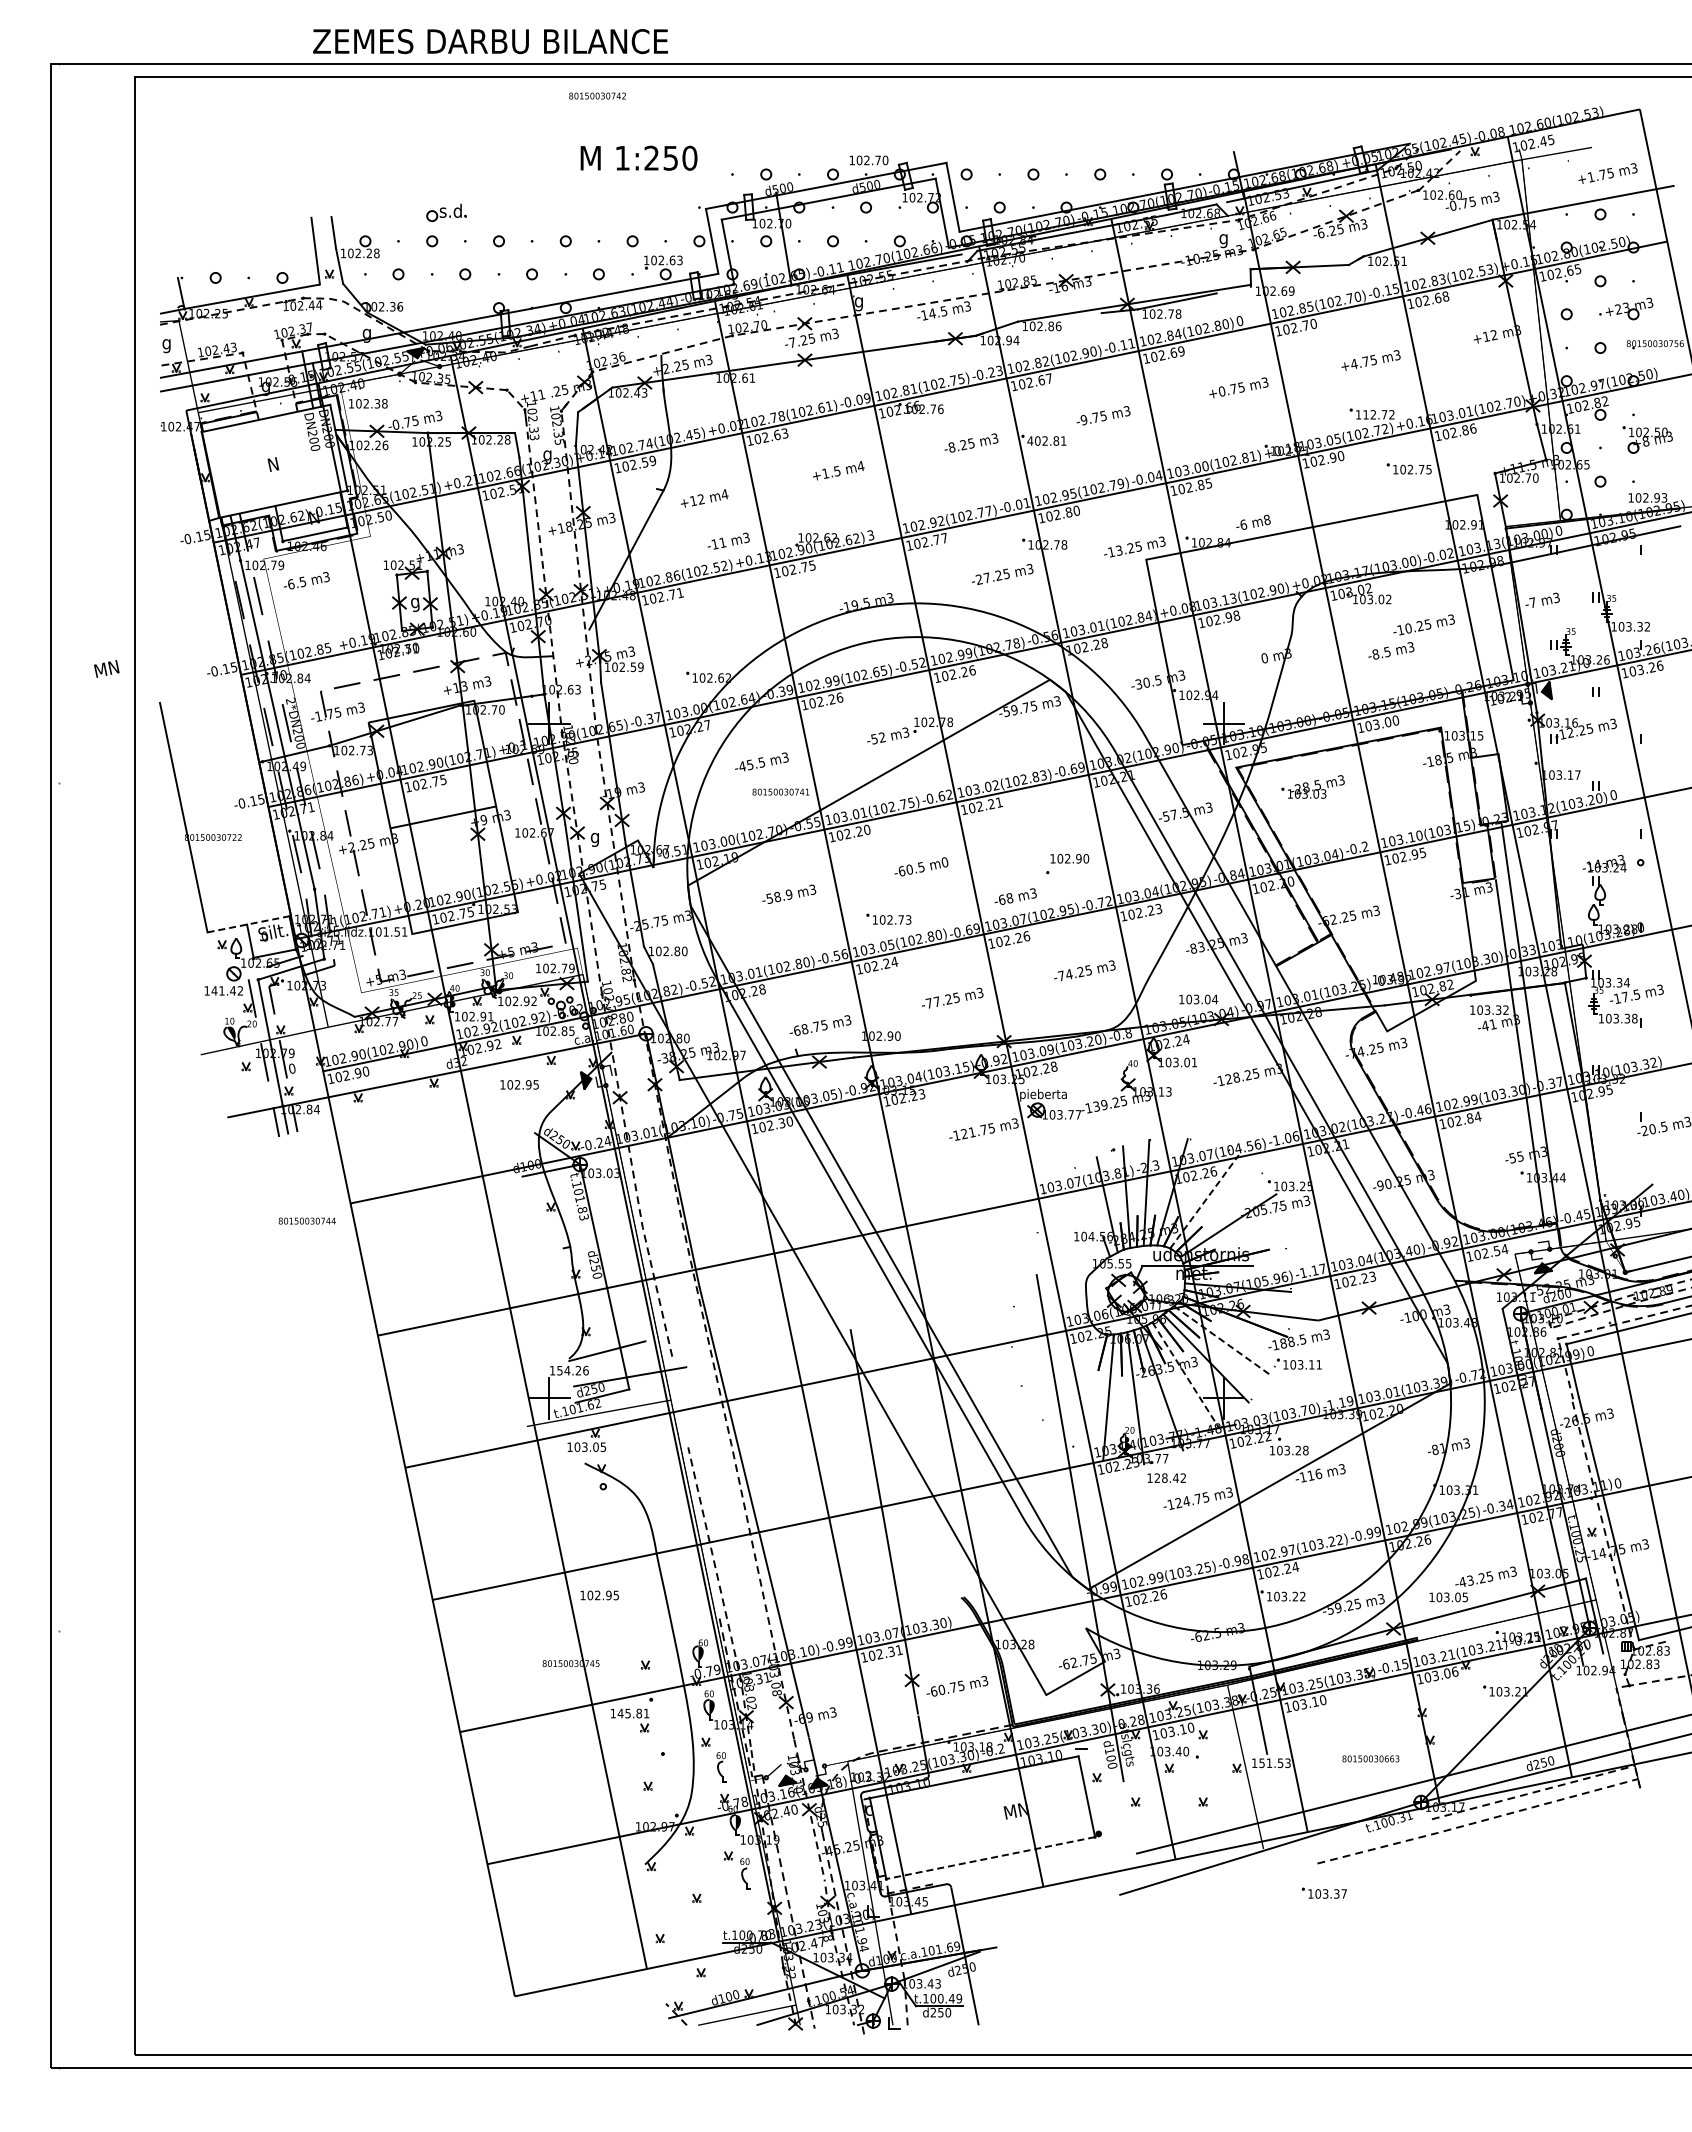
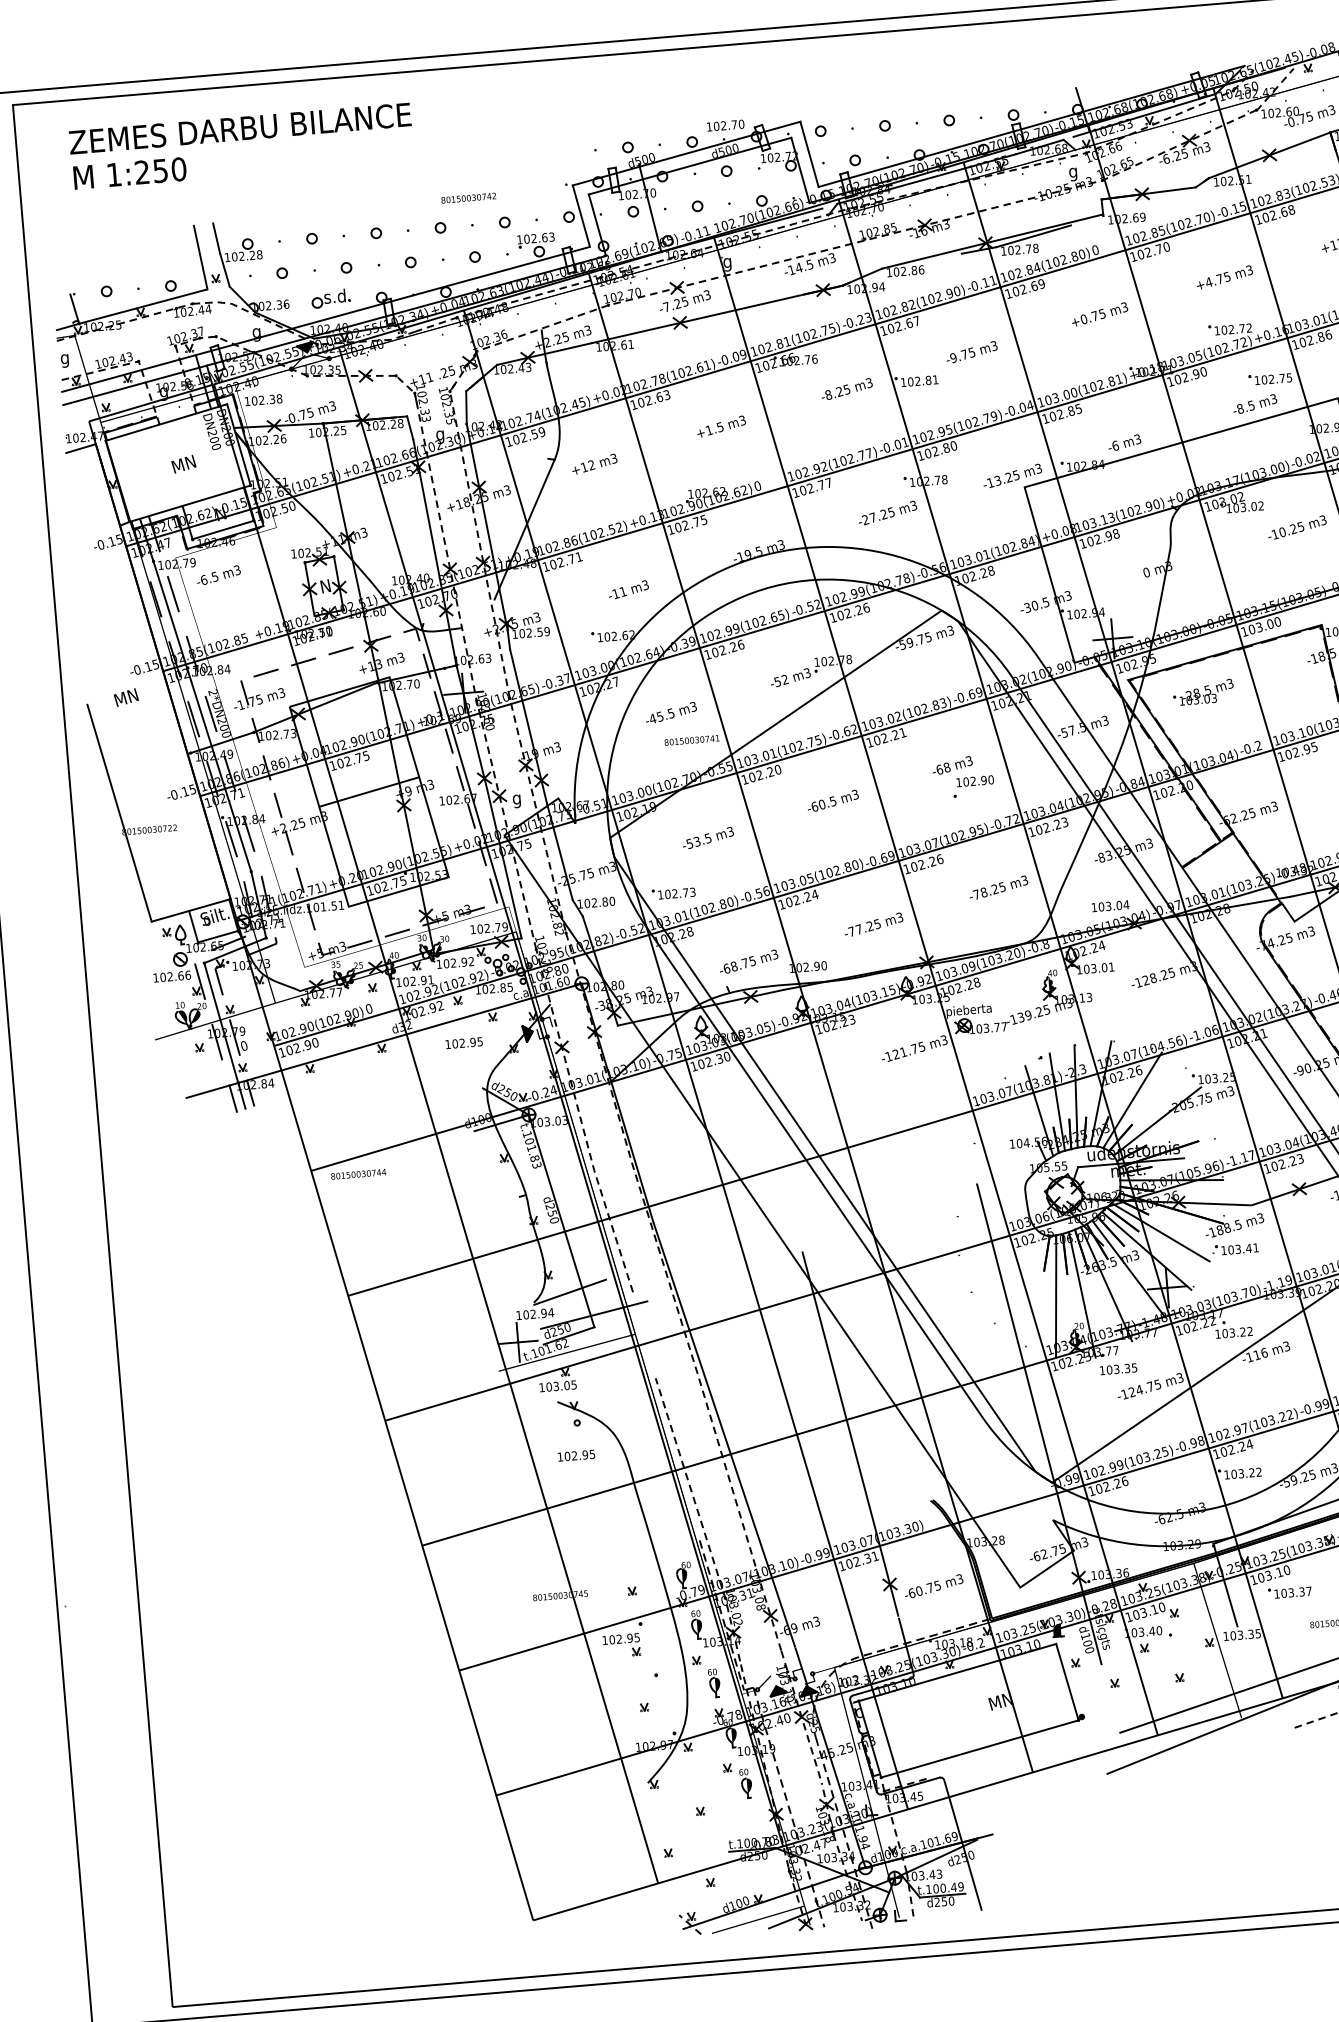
text: (490, 41) -> (240, 128), moved
text: (597, 95) -> (468, 197), moved
text: (638, 157) -> (129, 172), moved
part: (446, 212) -> (330, 298), moved
text: (1365, 414) -> (1223, 329), 112.72 -> 102.72
line: (175, 437) -> (80, 448), added
text: (1030, 440) -> (903, 382), 402.81 -> 102.81
text: (281, 462) -> (184, 463), N -> MN
text: (860, 466) -> (742, 420), m4 -> m3
text: (724, 494) -> (613, 458), m4 -> m3
text: (1266, 520) -> (1137, 439), m8 -> m3
text: (870, 535) -> (757, 486), 3 -> 0
text: (728, 540) -> (628, 589), moved
text: (415, 602) -> (325, 587), g -> N
text: (1391, 650) -> (1255, 403), moved
text: (106, 668) -> (126, 697), moved
text: (944, 862) -> (855, 794), m0 -> m3
text: (783, 895) -> (702, 839), -58.9 -> -53.5
text: (1015, 896) -> (952, 765), moved
part: (888, 918) -> (673, 892), moved
line: (249, 924) -> (191, 910), dashed -> solid
text: (1069, 974) -> (984, 892), -74.25 -> -78.25
text: (227, 990) -> (175, 975), 141.42 -> 102.66
fill: (408, 1006) -> (351, 976), added
fill: (244, 1033) -> (195, 1015), added
fill: (1130, 1074) -> (1051, 983), added
line: (1204, 1201) -> (1132, 1100), dashed -> solid
text: (306, 1220) -> (357, 1173), moved
line: (1222, 1340) -> (1161, 1232), dashed -> solid
text: (1311, 1364) -> (1248, 1248), 103.11 -> 103.41
text: (572, 1370) -> (538, 1313), 154.26 -> 102.94
line: (1185, 1375) -> (1128, 1268), dashed -> solid
text: (1305, 1450) -> (1249, 1331), 103.28 -> 103.22
text: (1169, 1477) -> (1121, 1368), 128.42 -> 103.35
text: (599, 1595) -> (576, 1455), moved
text: (633, 1713) -> (624, 1638), 145.81 -> 102.95
fill: (1080, 1742) -> (1056, 1630), added
text: (1274, 1763) -> (1245, 1635), 151.53 -> 103.35
fill: (725, 1769) -> (717, 1685), added
line: (990, 1858) -> (979, 1749), dashed -> solid
fill: (749, 1875) -> (749, 1785), added
part: (1323, 1892) -> (1289, 1591), moved

